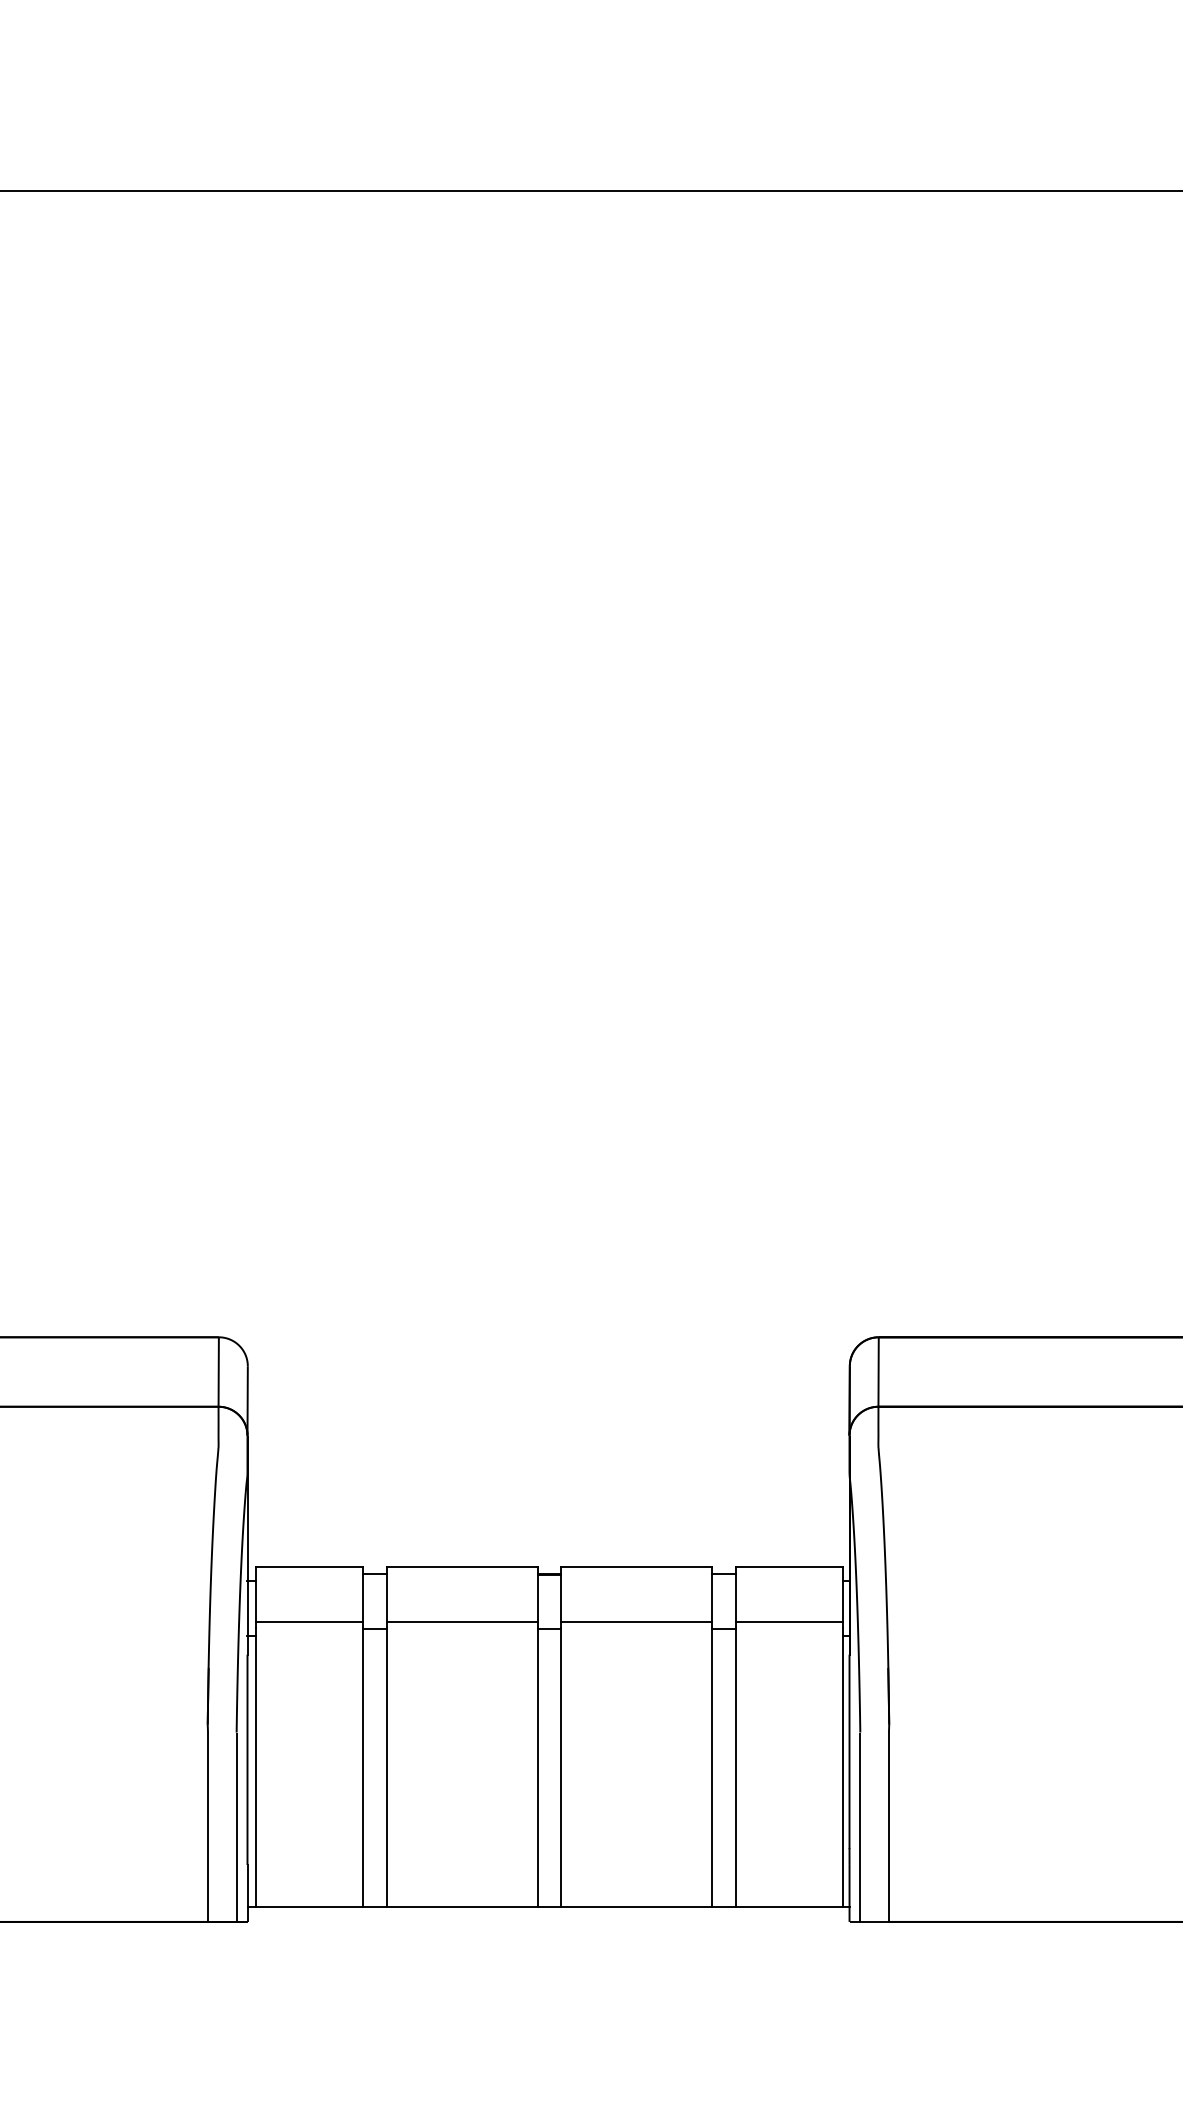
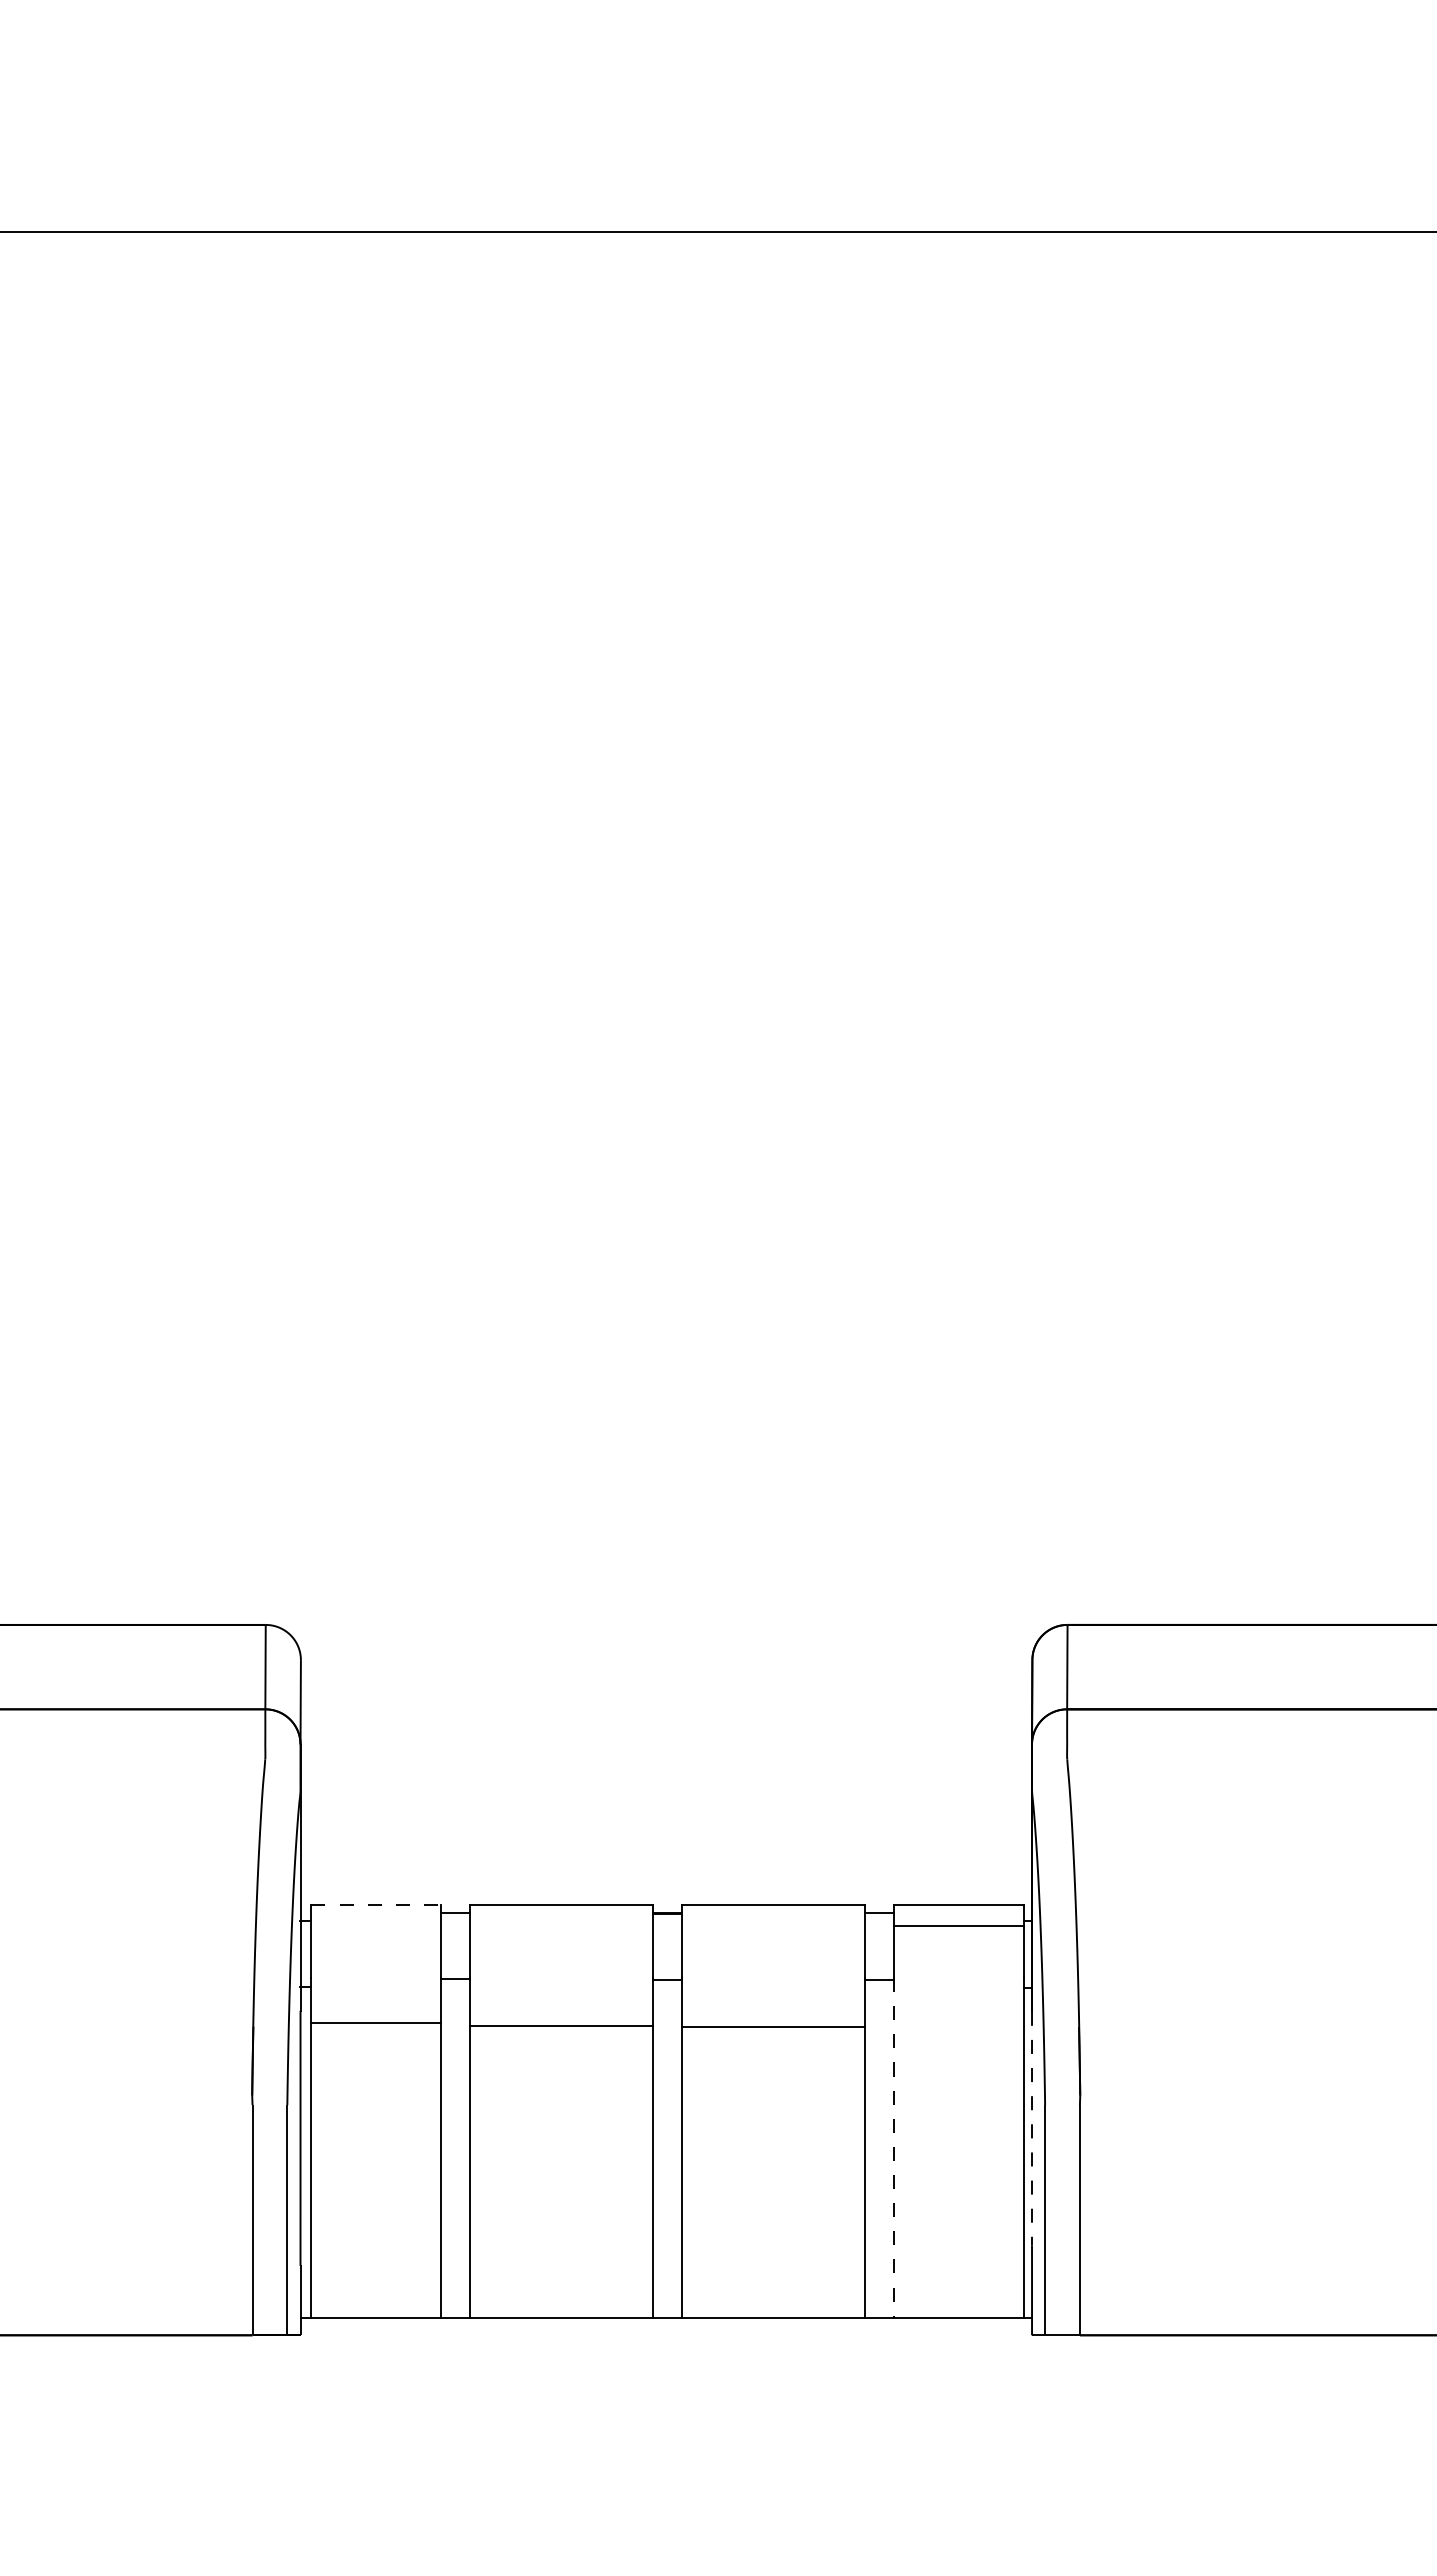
line: (310, 1567) -> (376, 1904), solid -> dashed
line: (309, 1621) -> (375, 2023), moved
line: (462, 1621) -> (561, 2025), moved
line: (636, 1621) -> (773, 2026), moved
line: (789, 1621) -> (958, 1925), moved
line: (849, 1751) -> (1031, 2128), solid -> dashed
line: (736, 1767) -> (894, 2147), solid -> dashed

